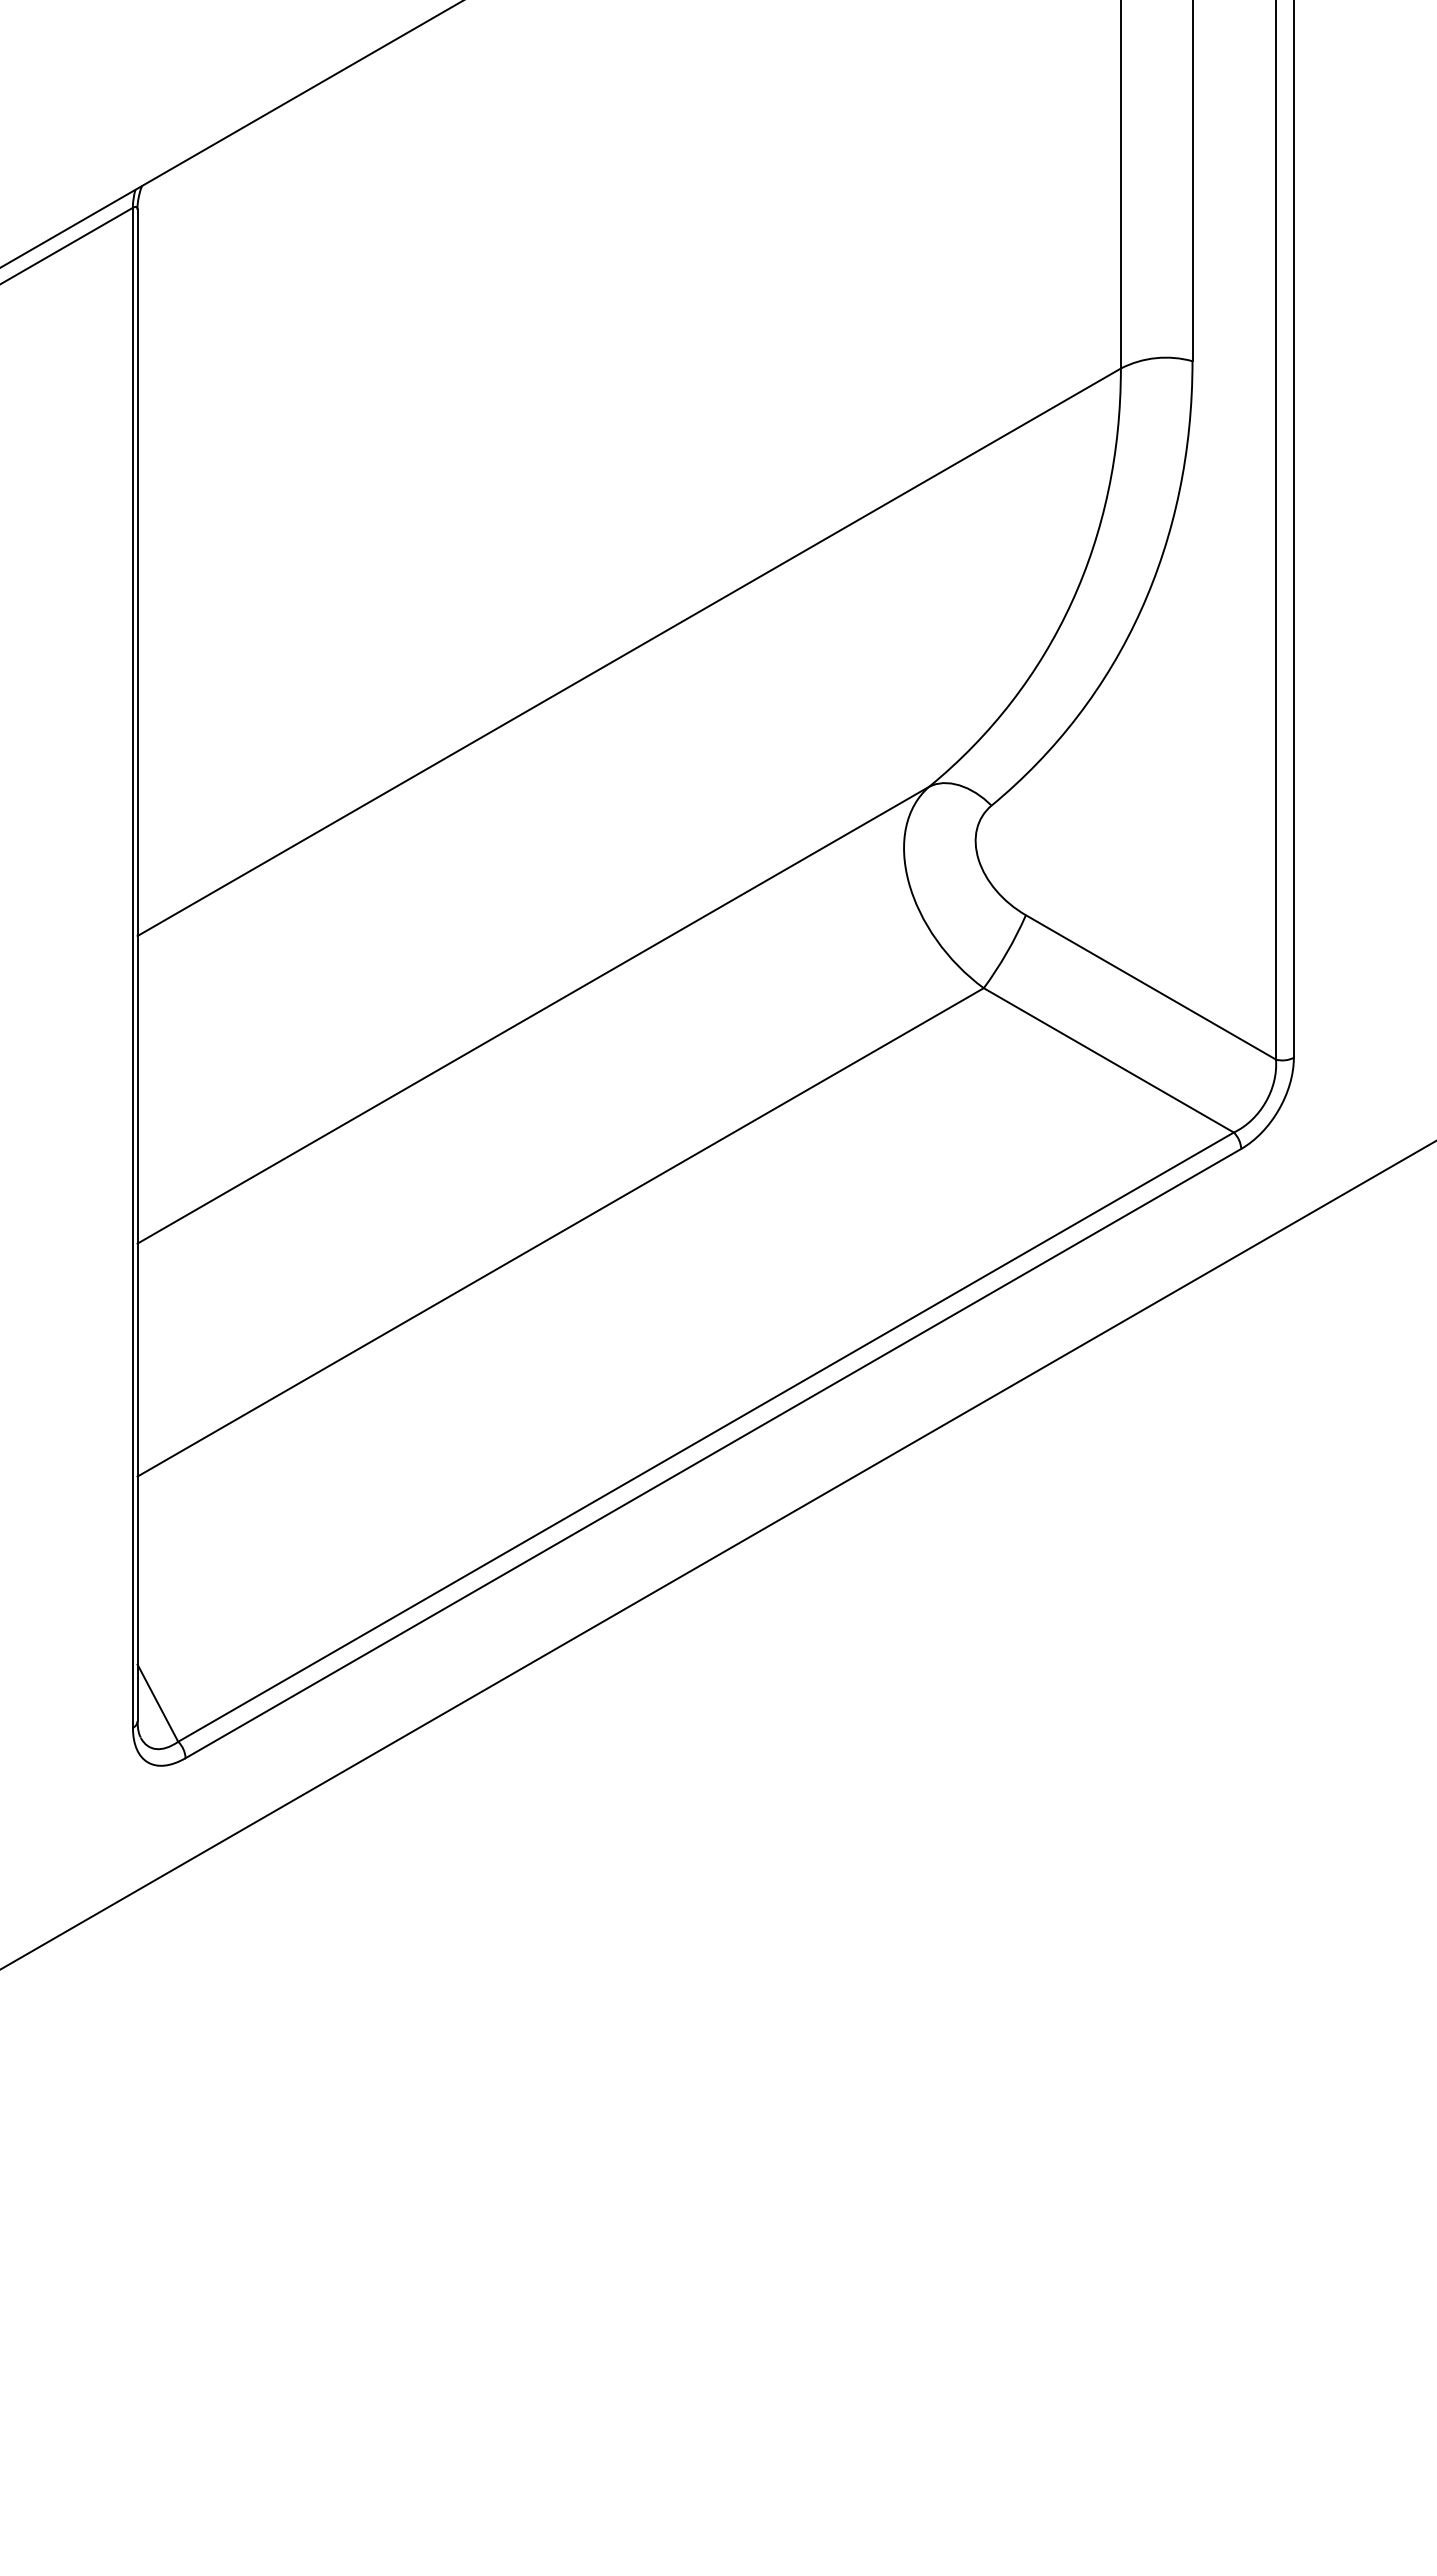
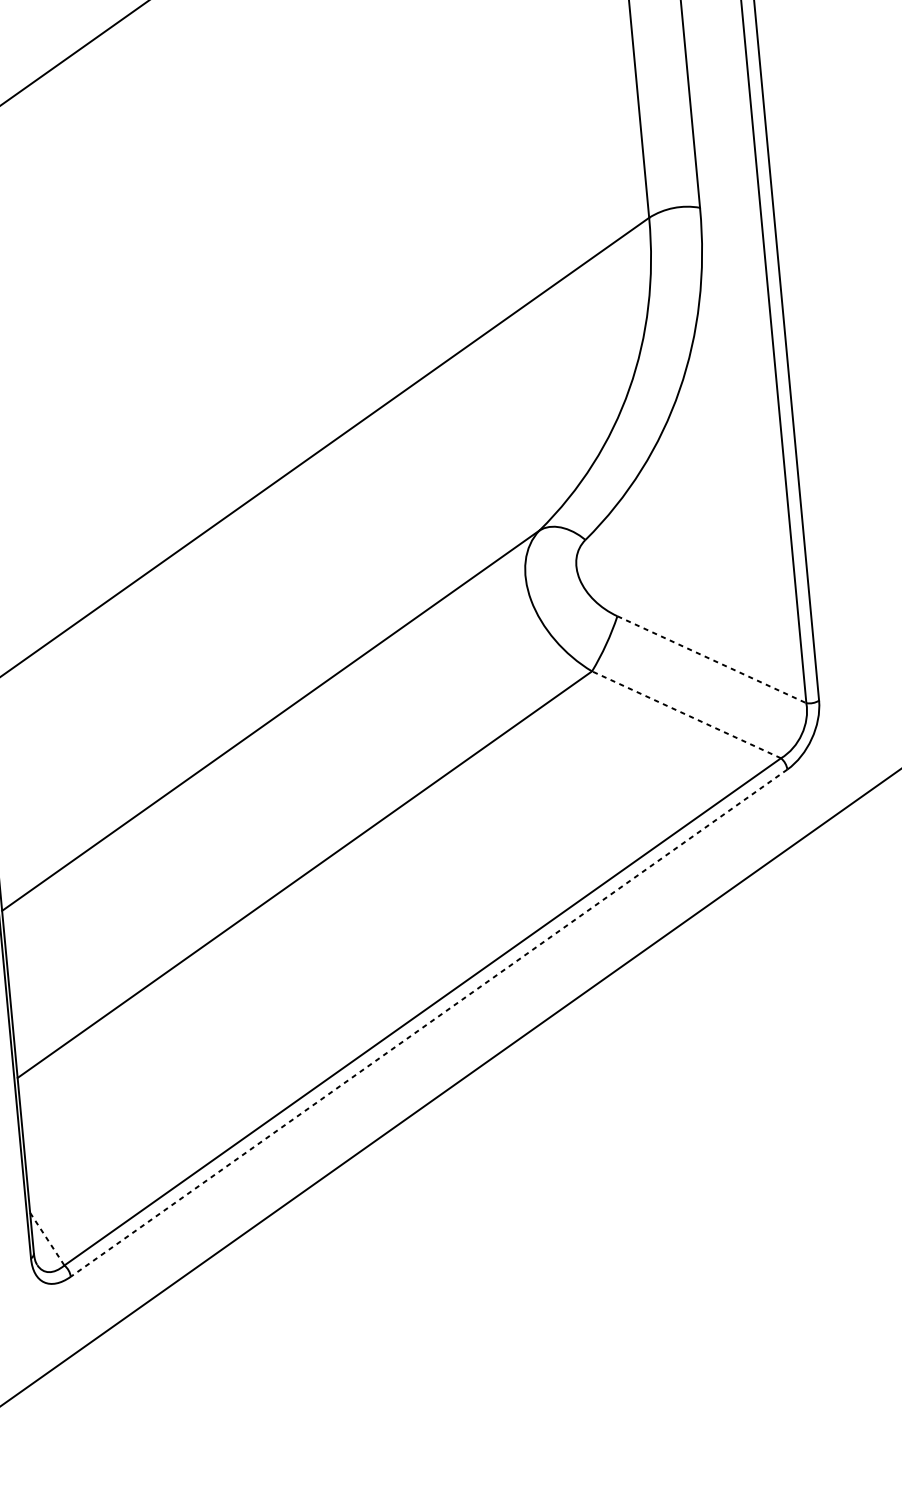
line: (1151, 987) -> (712, 659), solid -> dashed
line: (1108, 1060) -> (686, 714), solid -> dashed
line: (712, 1453) -> (428, 1023), solid -> dashed
line: (157, 1703) -> (47, 1239), solid -> dashed

